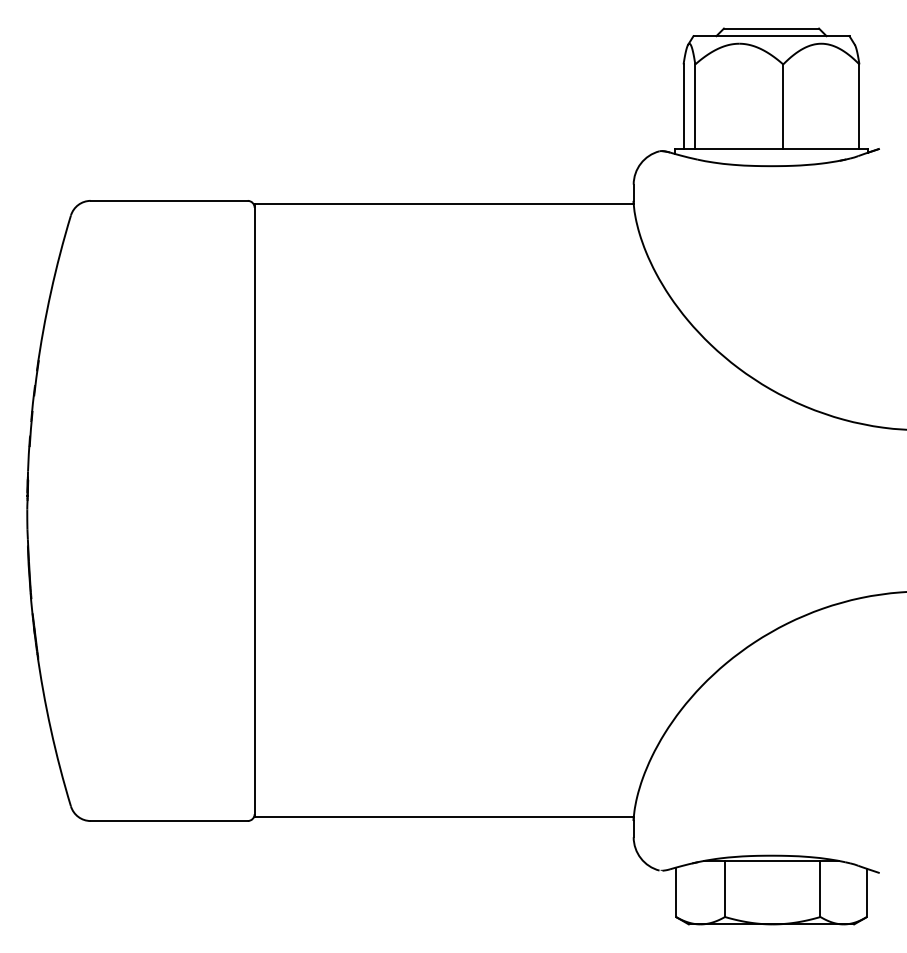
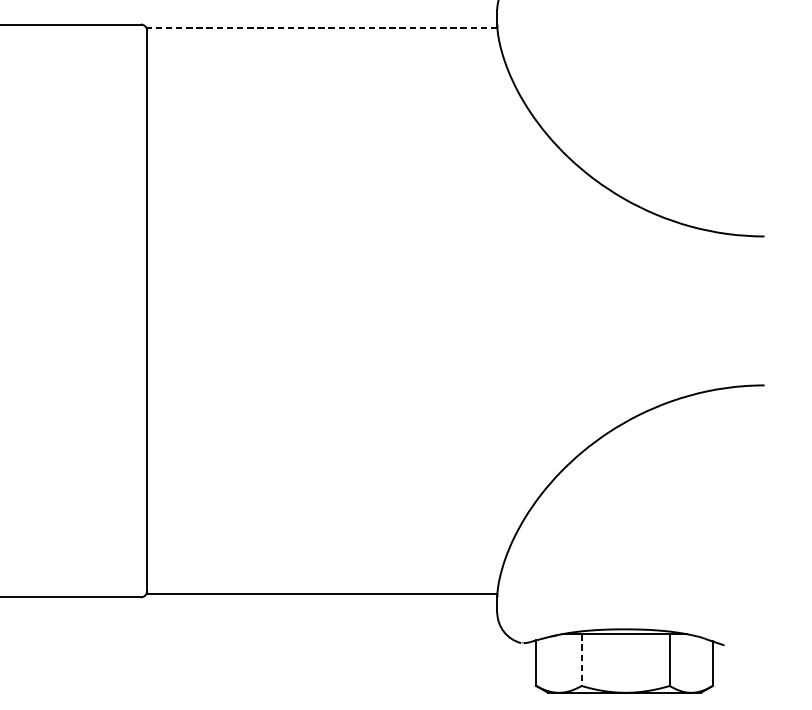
line: (444, 204) -> (322, 27), solid -> dashed
line: (725, 889) -> (582, 660), solid -> dashed

